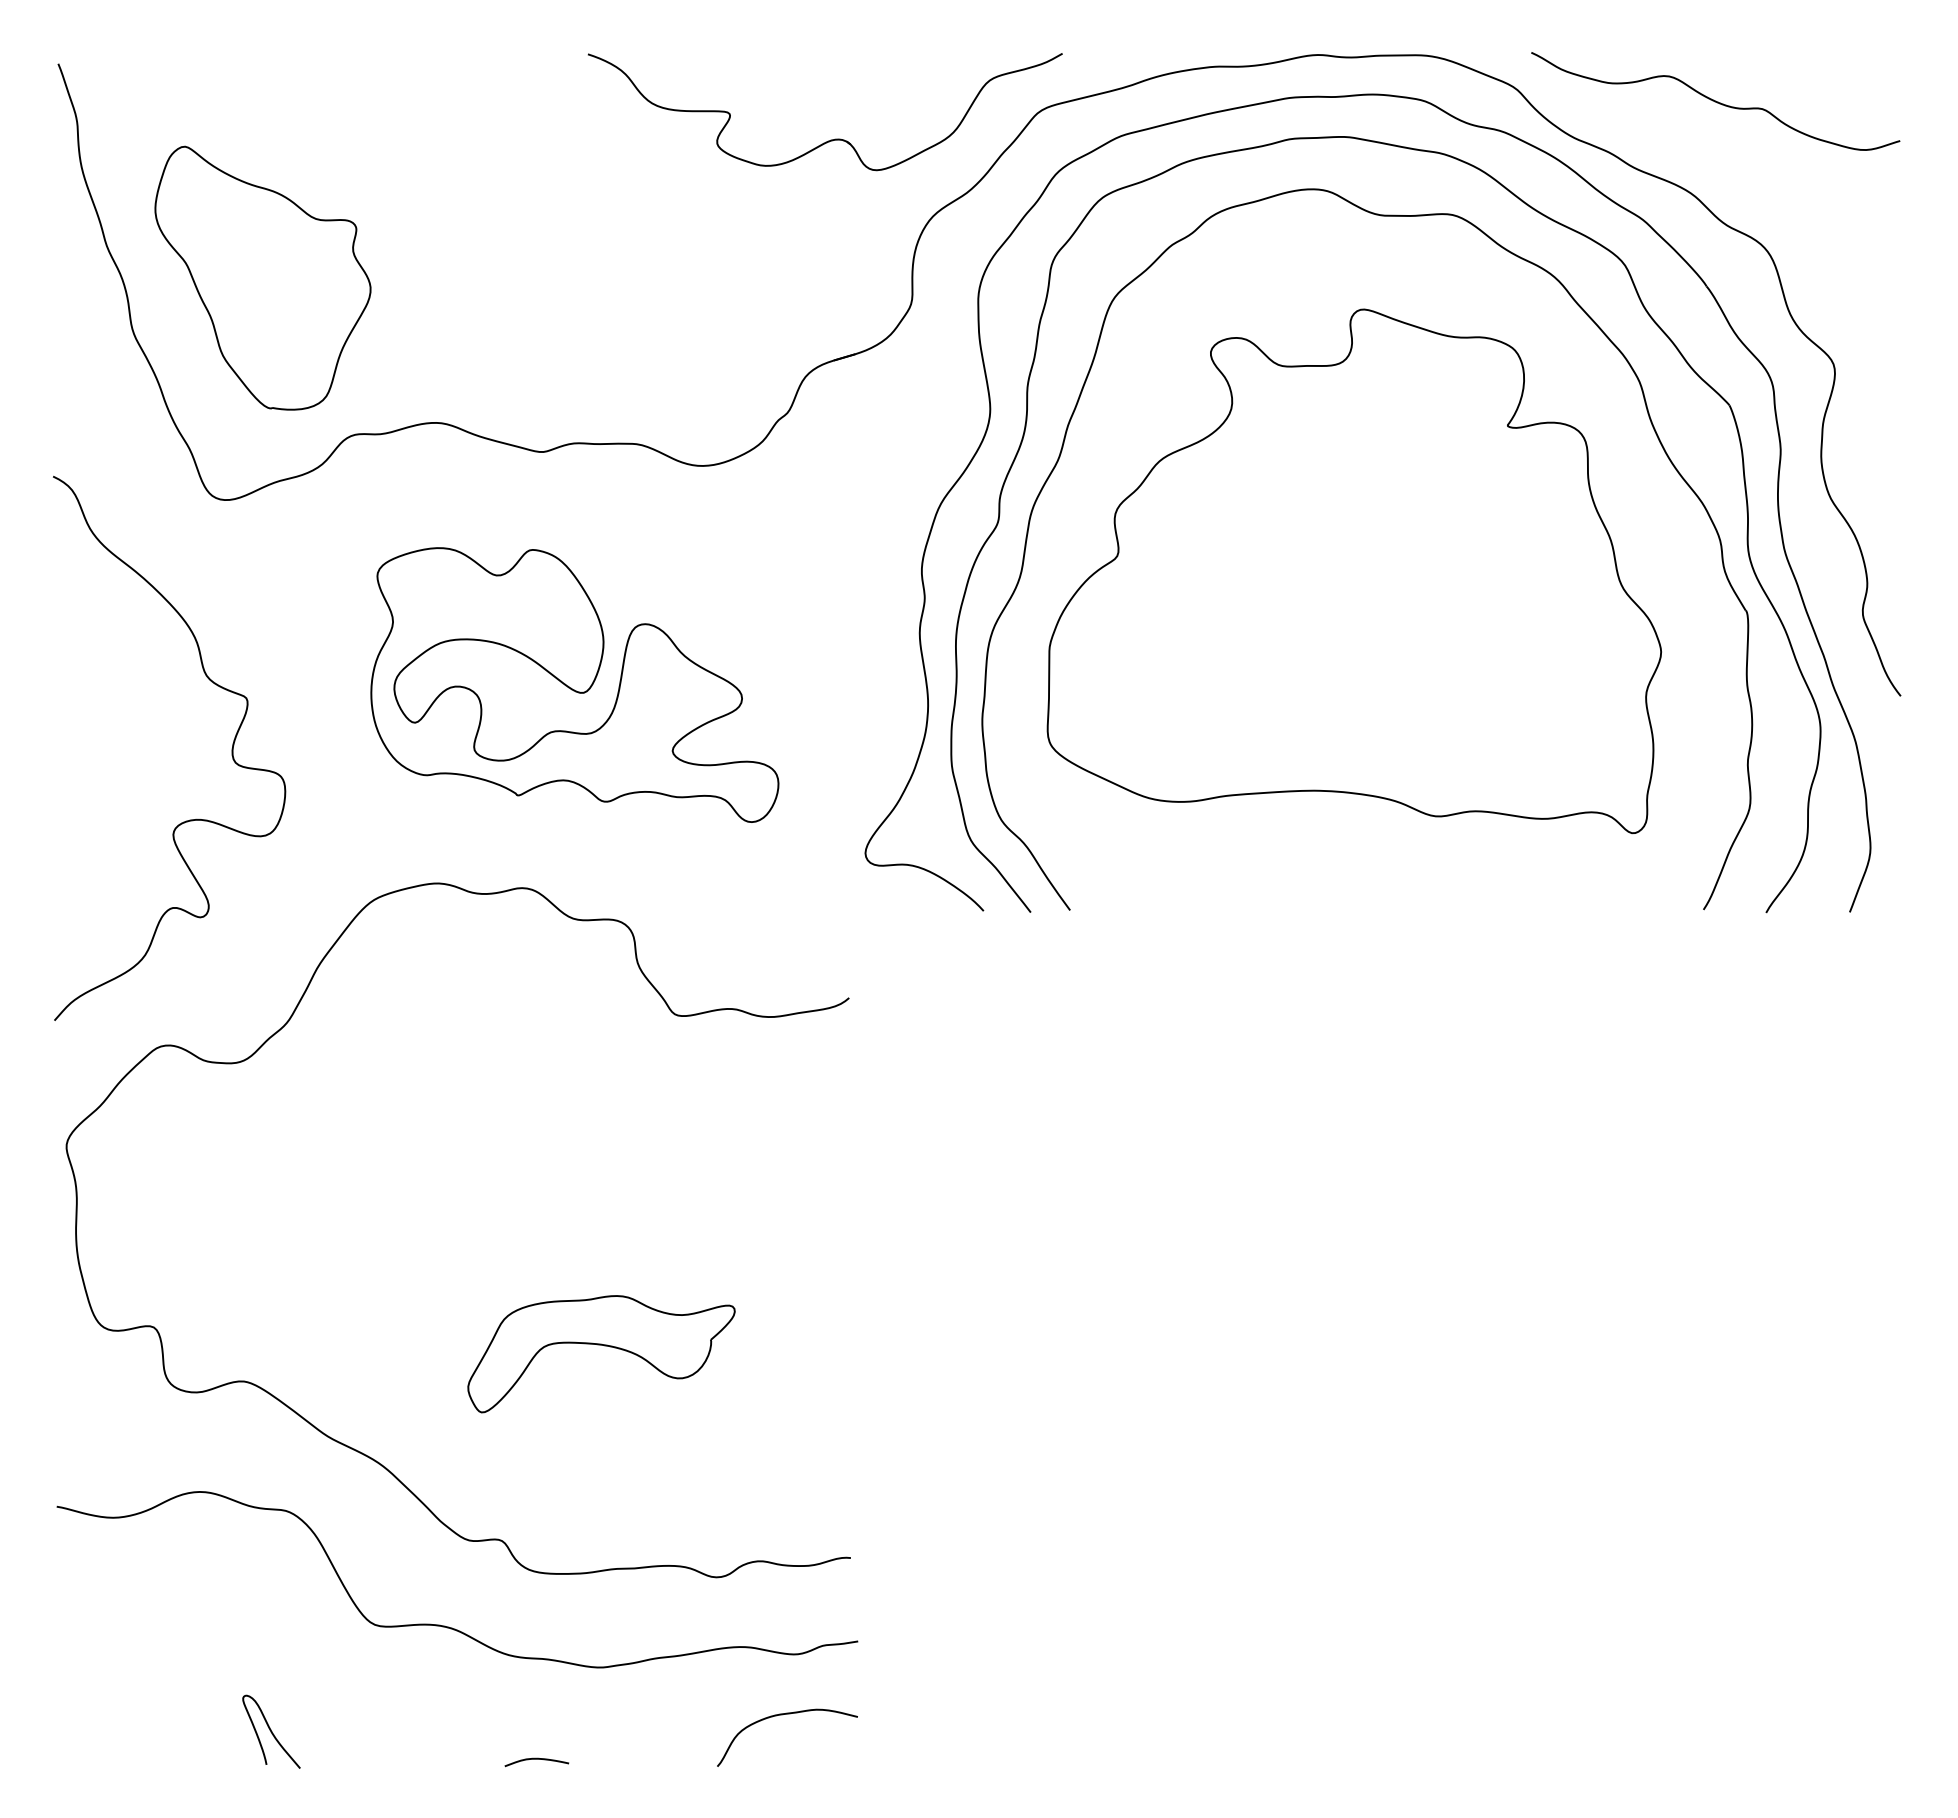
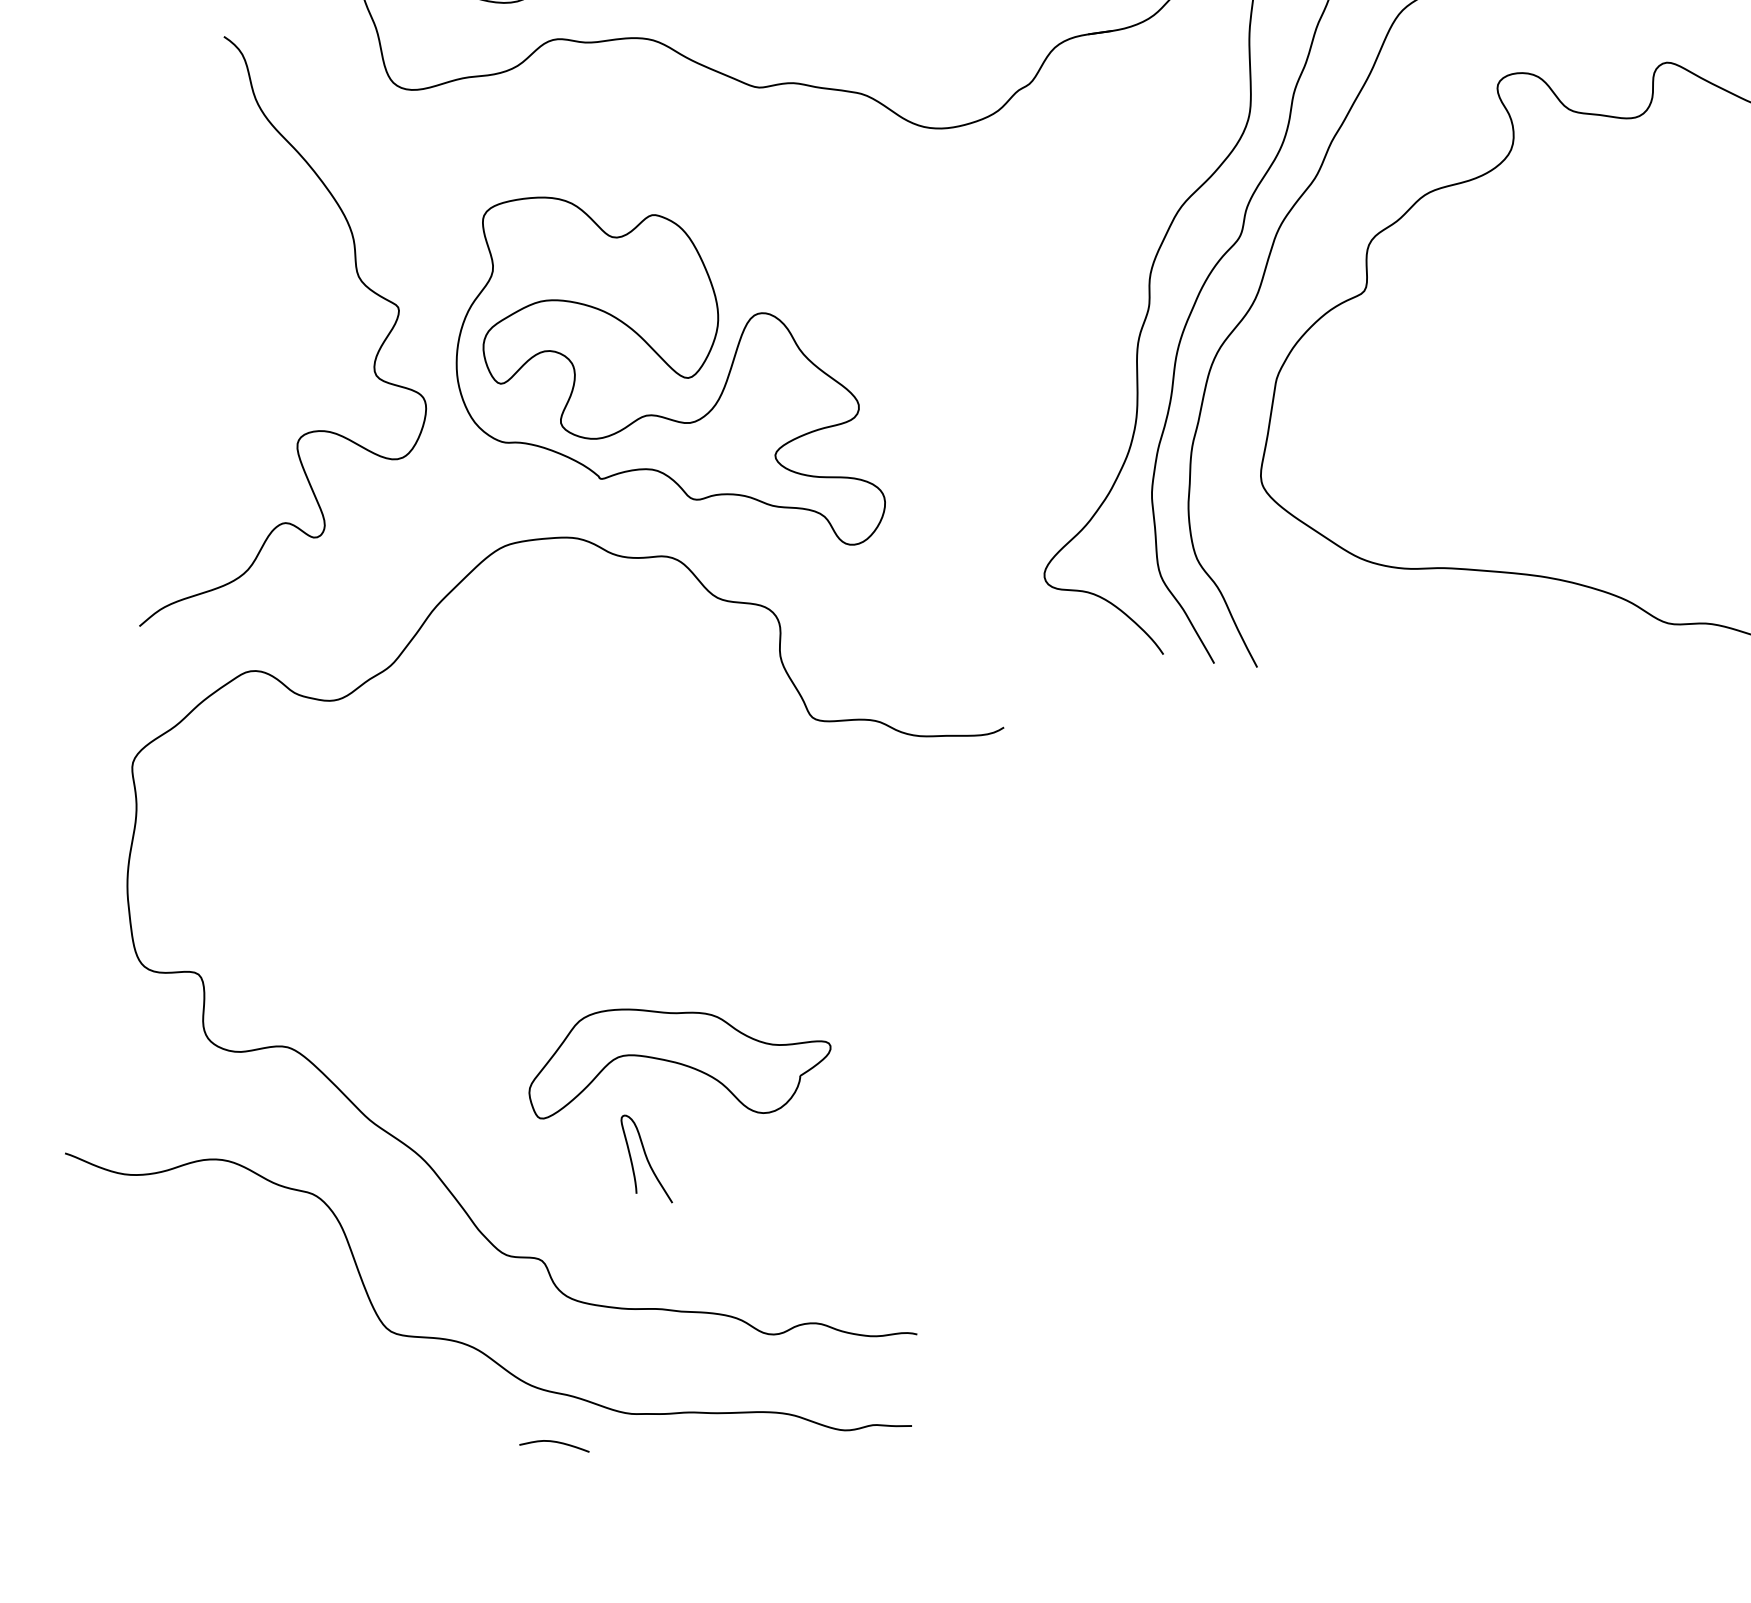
part: (574, 684) -> (679, 367), moved
curve: (782, 1715) -> (818, 1494), removed
curve: (271, 1731) -> (647, 1158), moved
curve: (536, 1759) -> (554, 1442), moved

